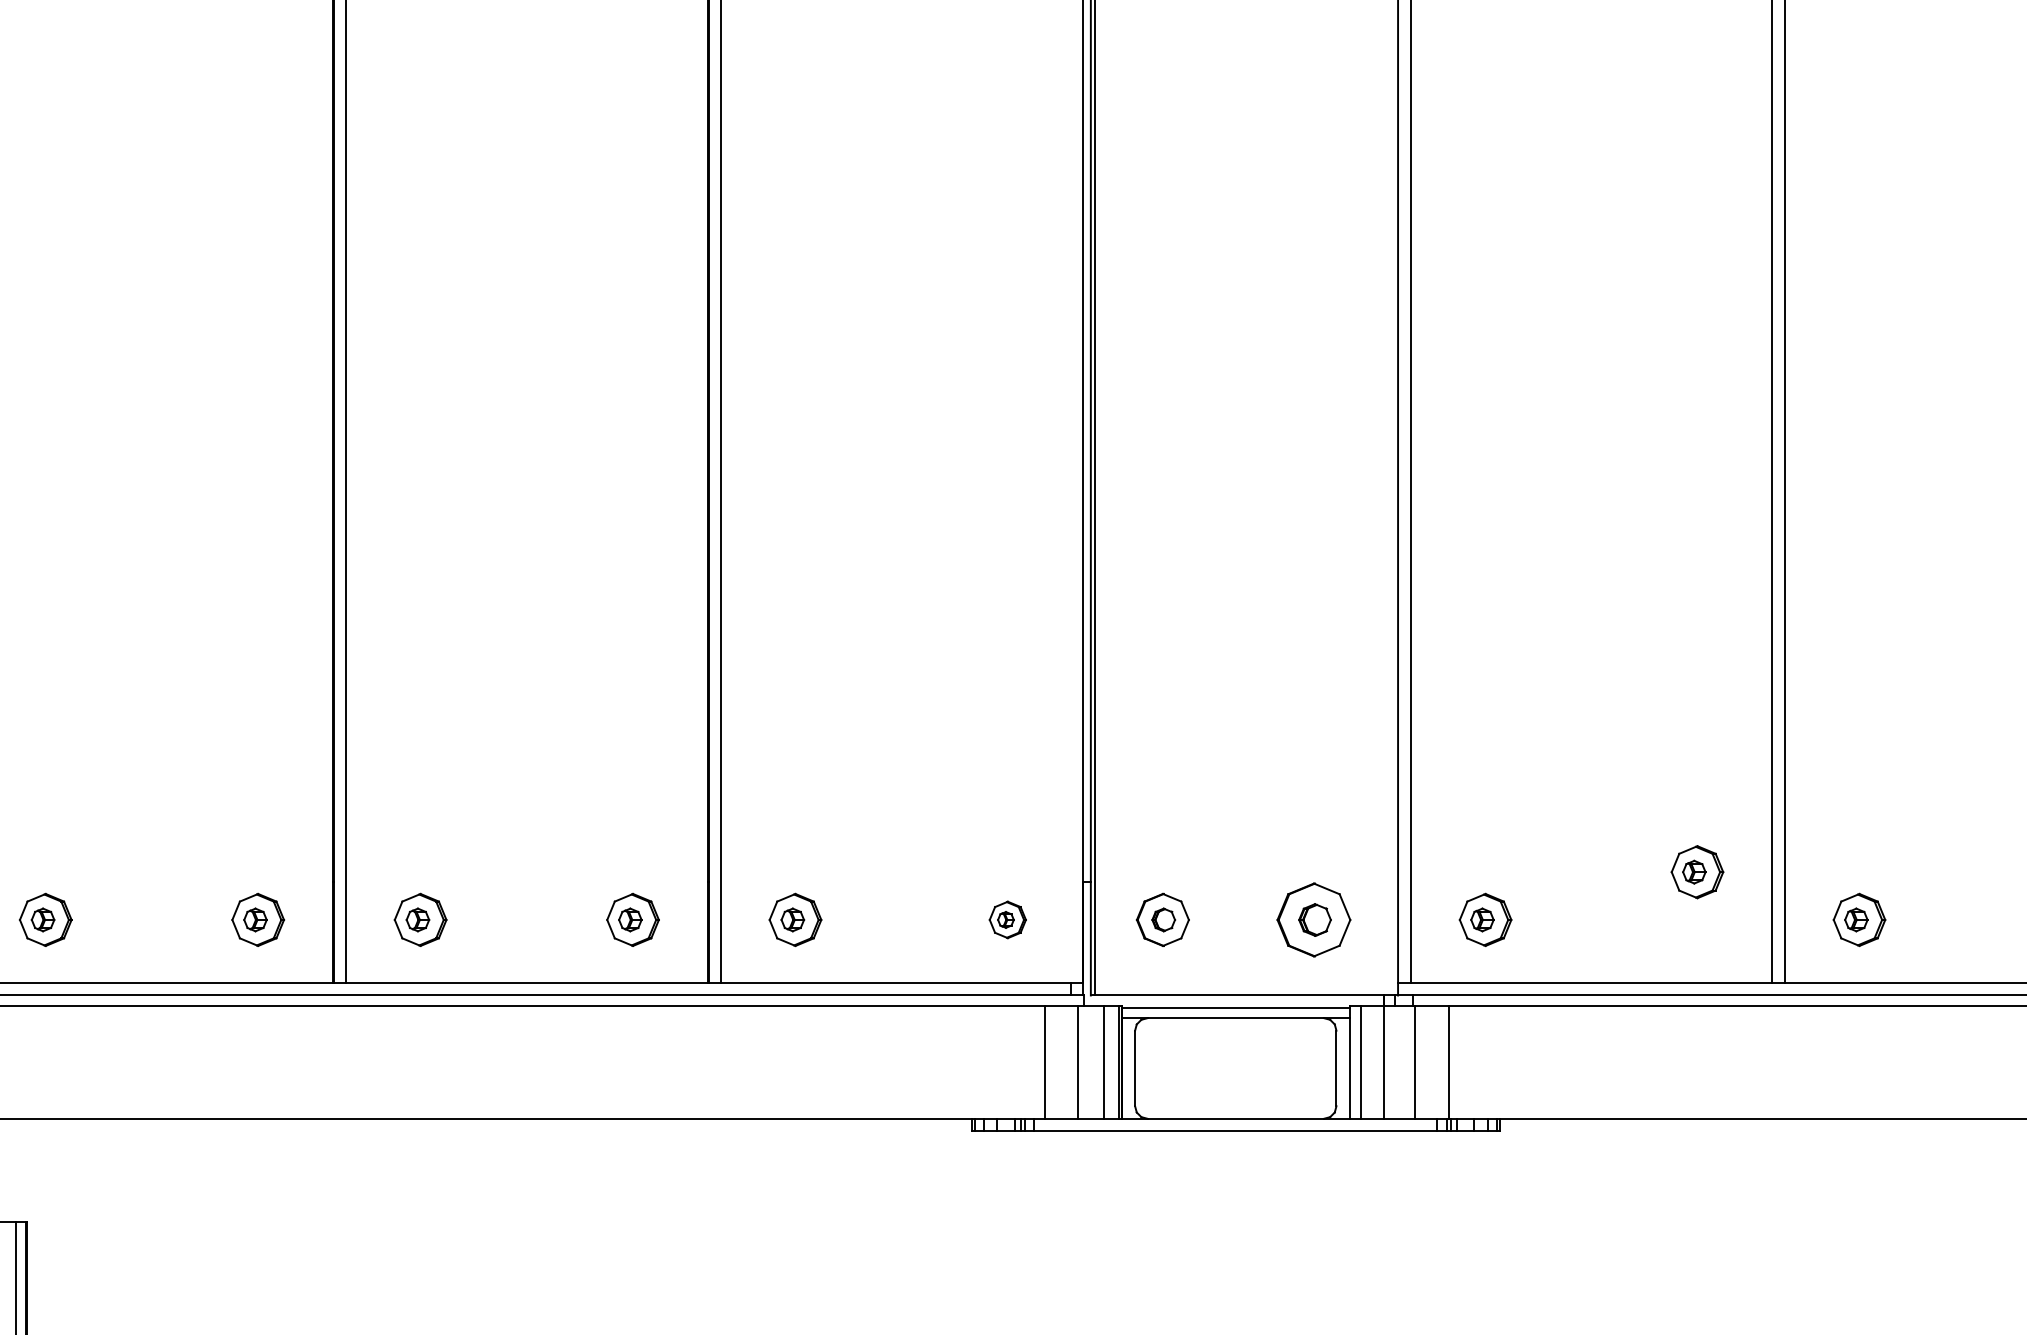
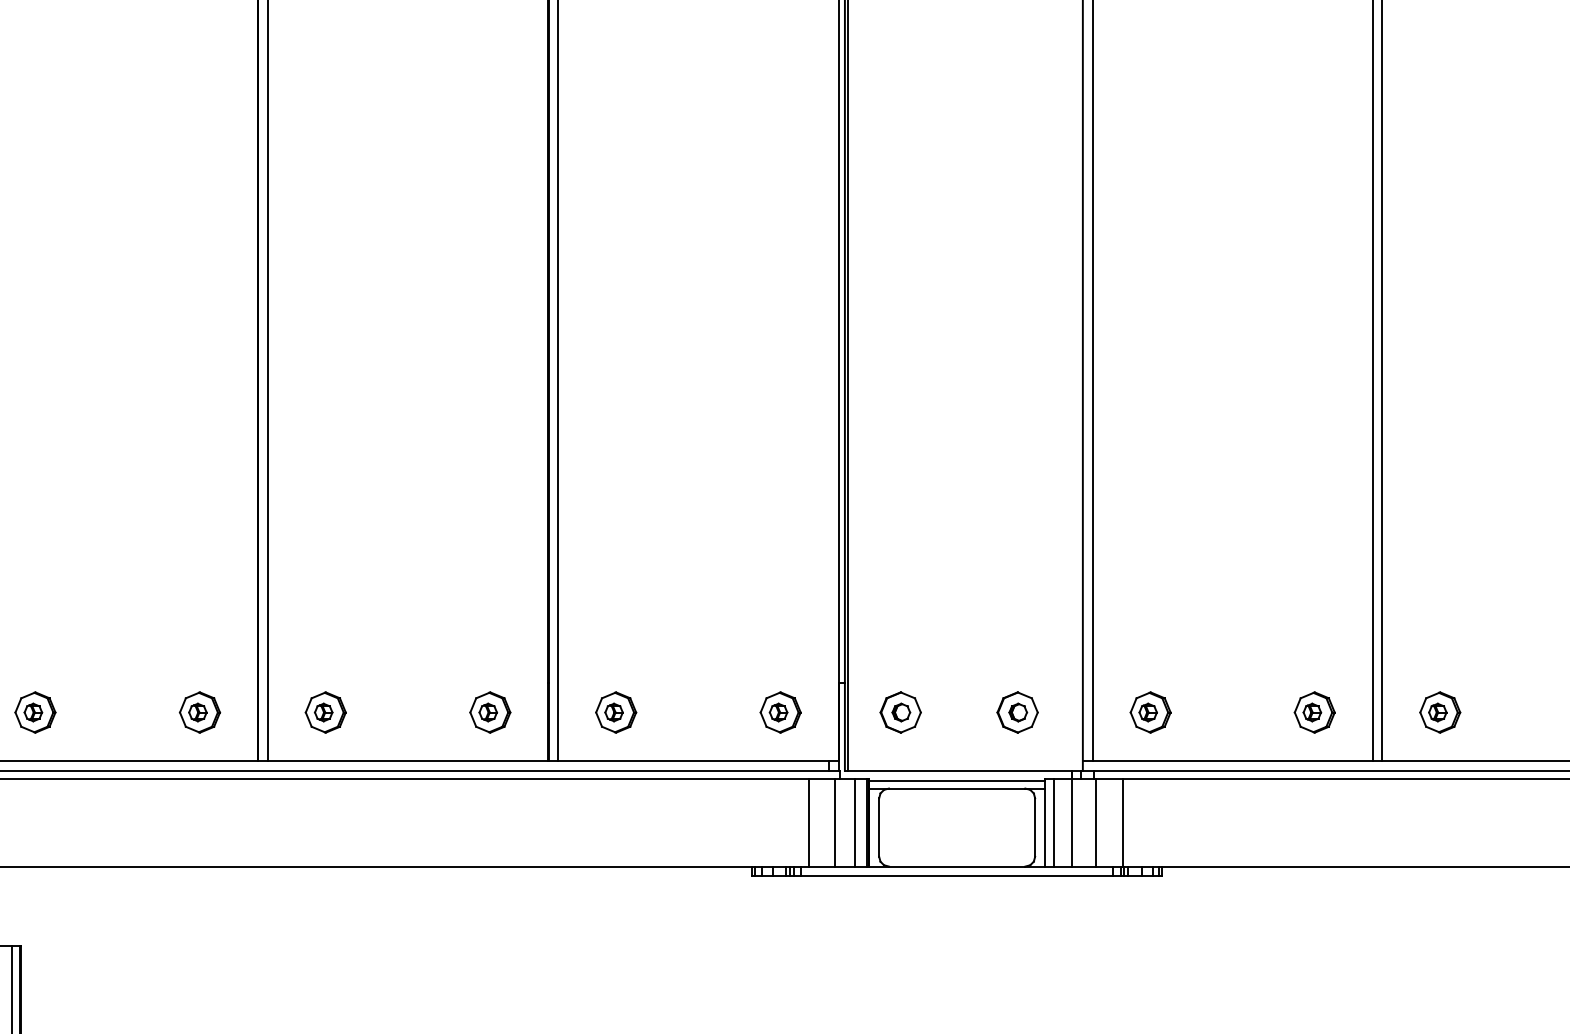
part: (1697, 872) -> (1314, 712), moved
part: (1007, 919) -> (780, 712), size x1.43
part: (1313, 919) -> (1017, 712), size x0.71

